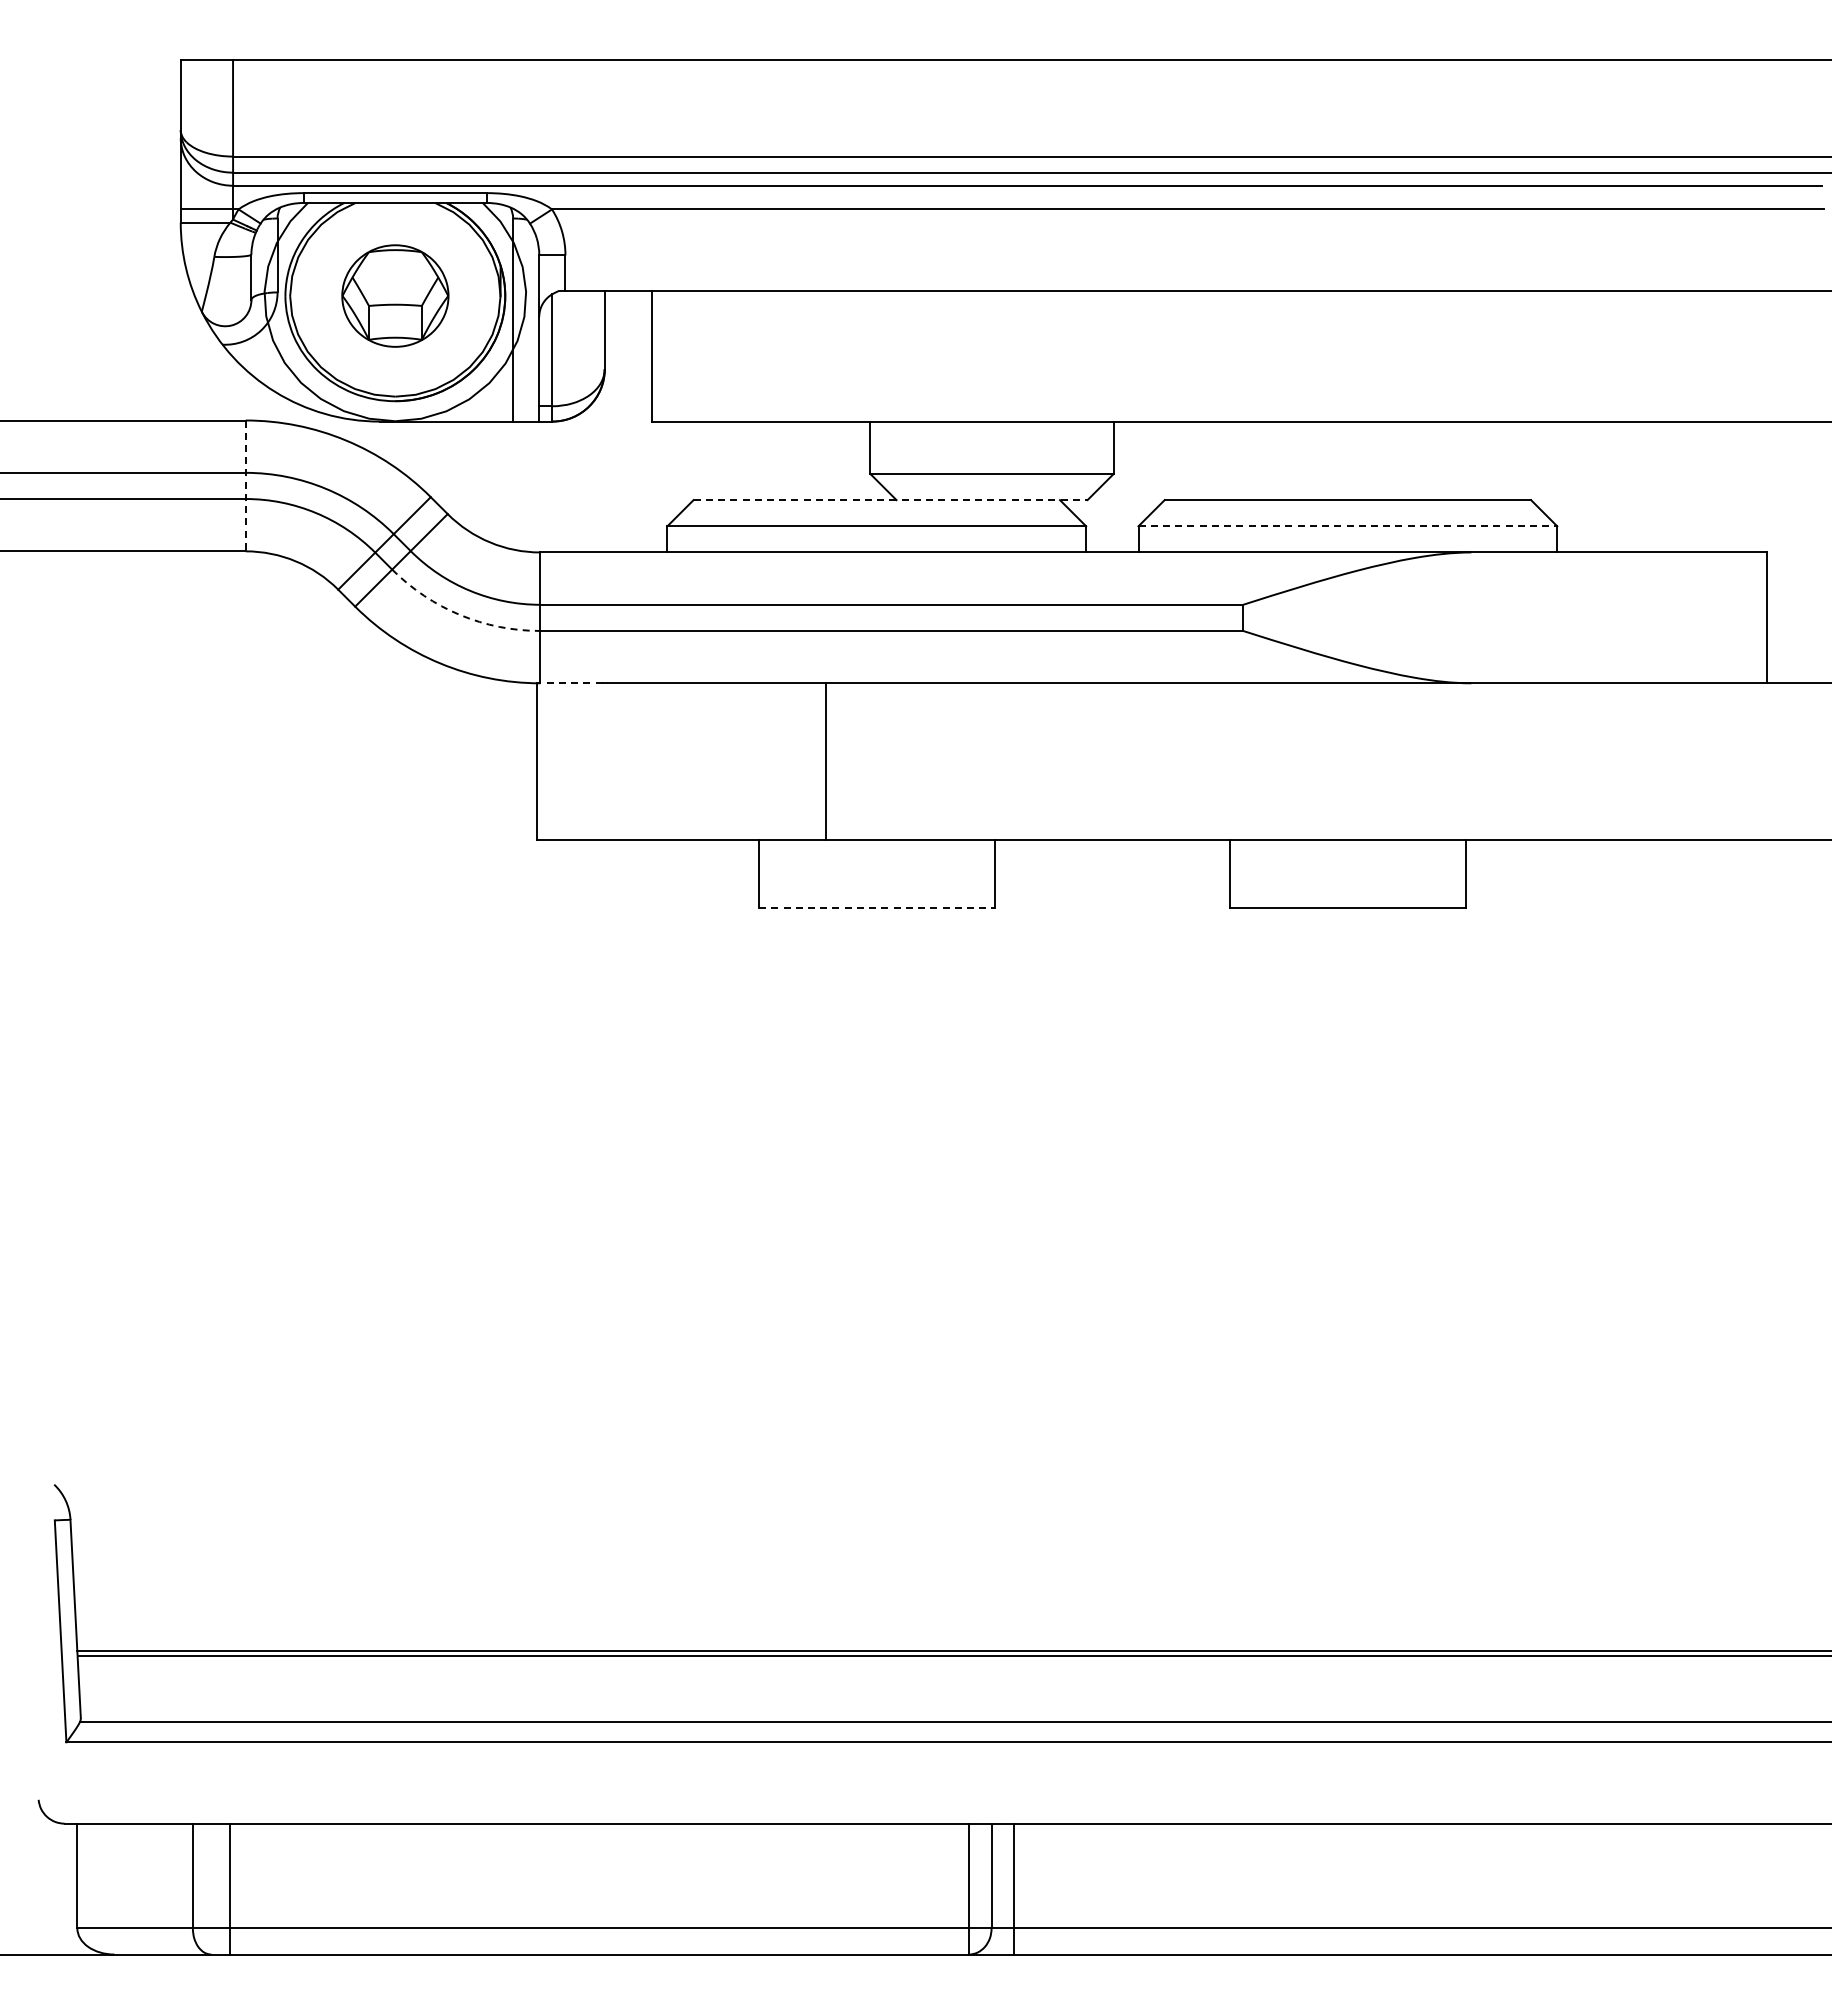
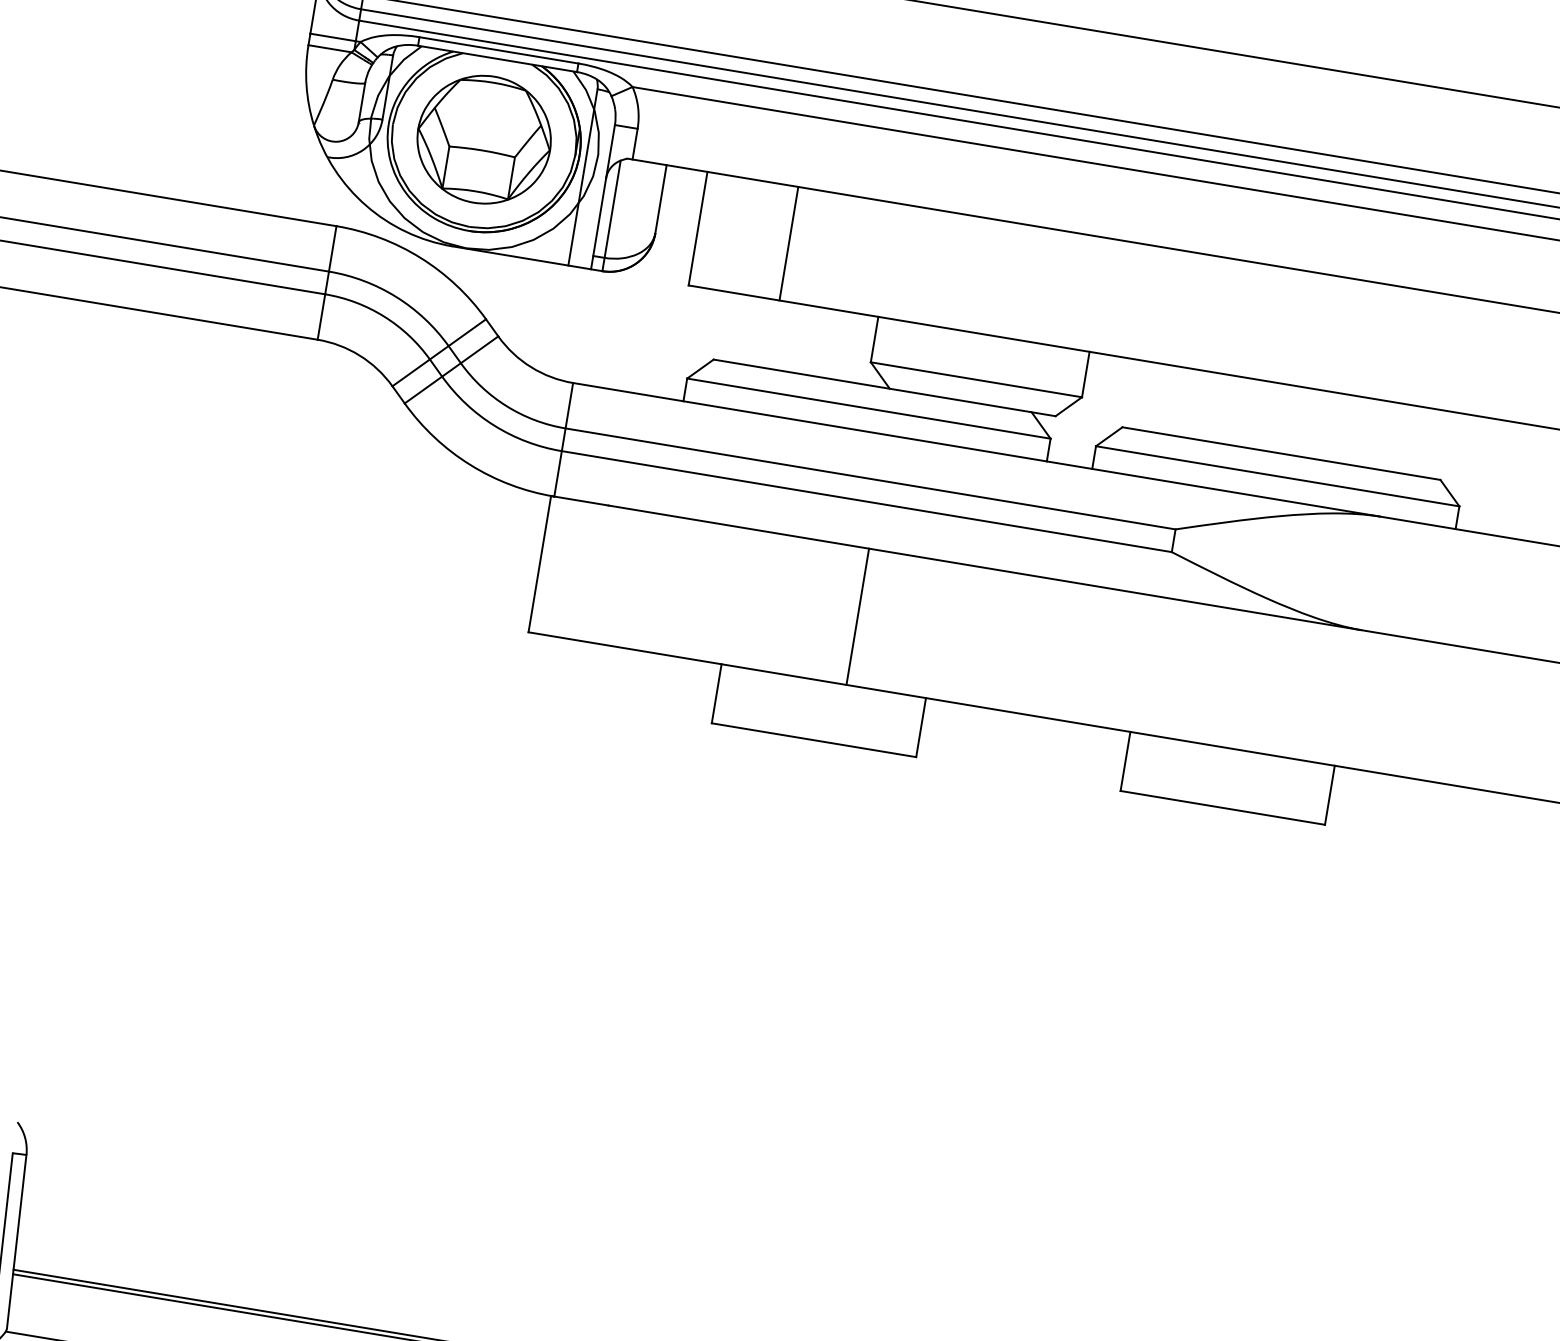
part: (395, 295) -> (484, 139), size x1.43
line: (756, 355) -> (789, 243), added
line: (245, 486) -> (326, 283), dashed -> solid
line: (890, 500) -> (884, 388), dashed -> solid
line: (1348, 526) -> (1278, 476), dashed -> solid
arc: (460, 615) -> (494, 426), dashed -> solid
line: (570, 683) -> (580, 501), dashed -> solid
line: (825, 761) -> (857, 616), moved
line: (876, 908) -> (813, 740), dashed -> solid

